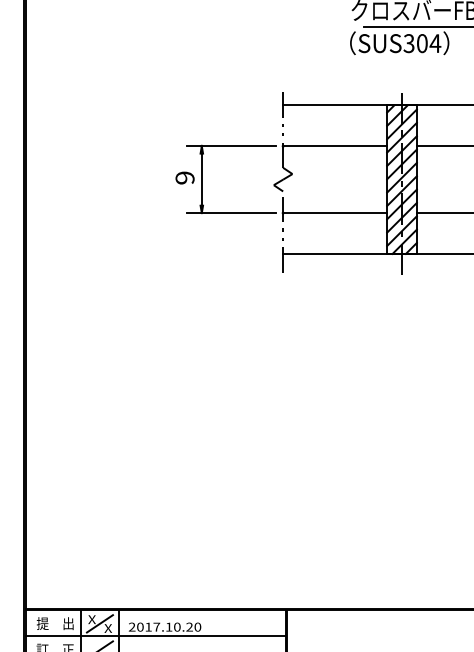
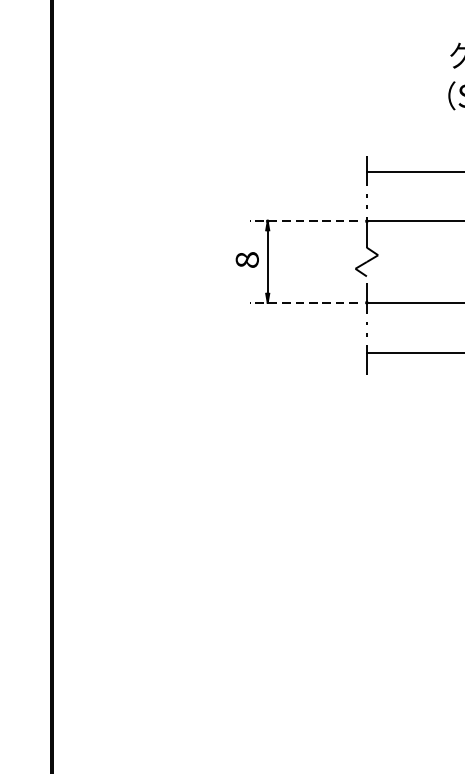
line: (230, 146) -> (302, 221), solid -> dashed
text: (184, 177) -> (246, 259), 9 -> 8
line: (230, 213) -> (302, 303), solid -> dashed

